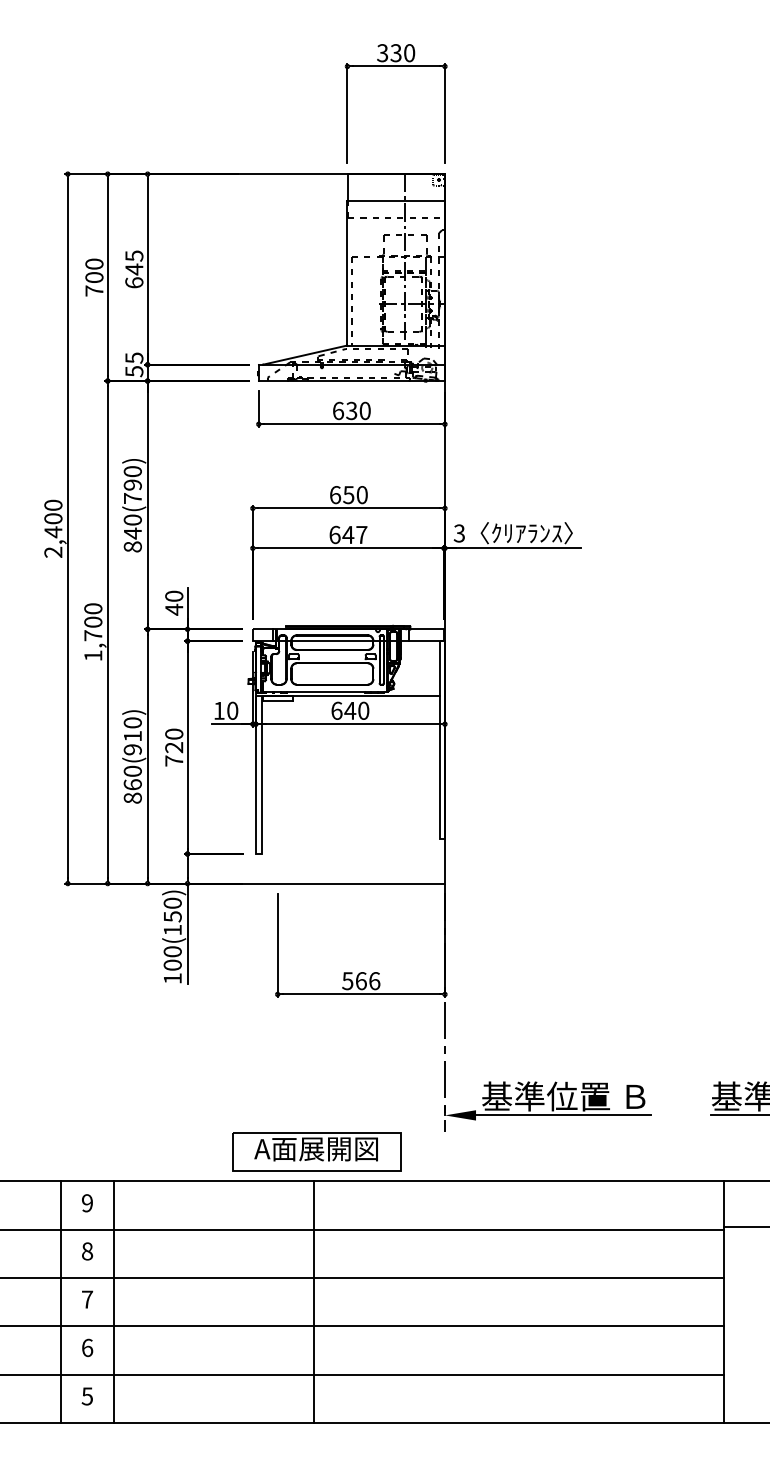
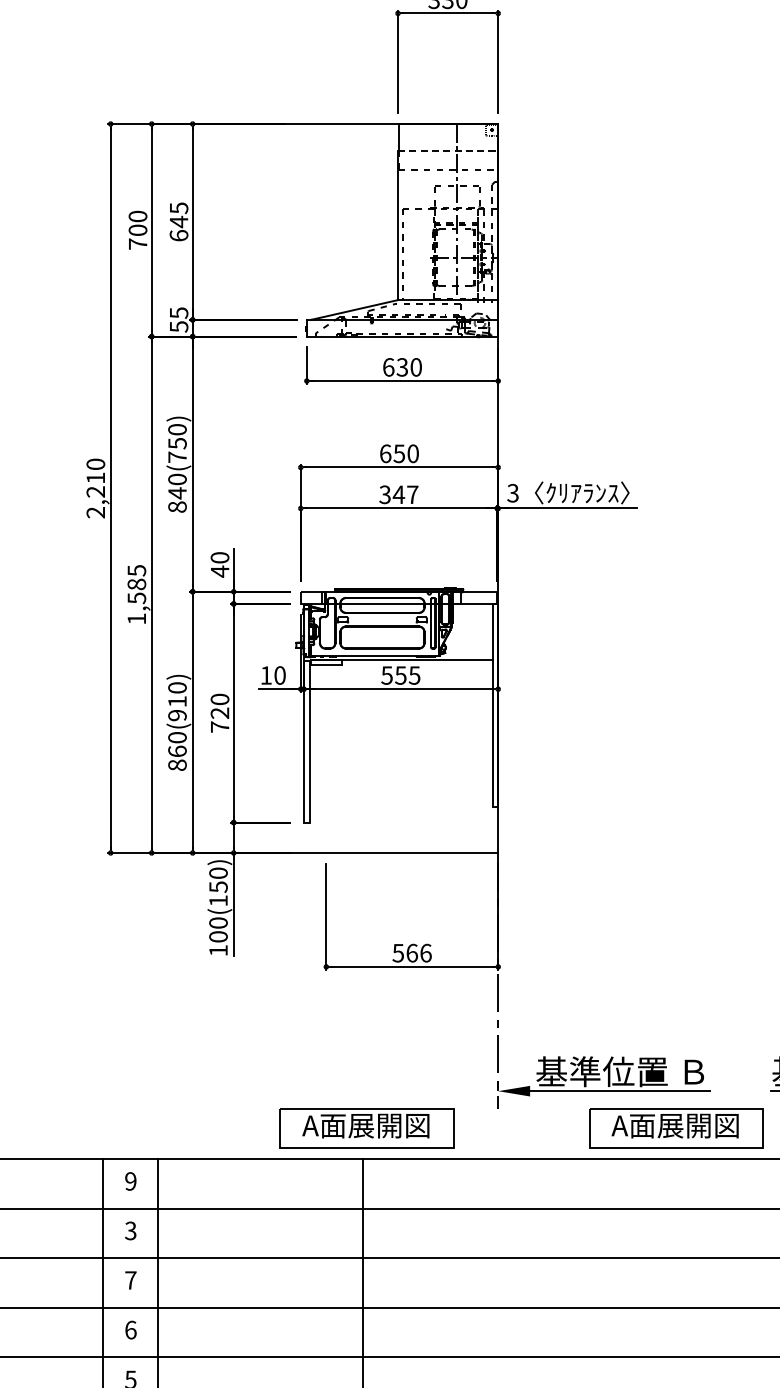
line: (396, 200) -> (448, 151), solid -> dashed
text: (132, 484) -> (177, 442), 840(790) -> 840(750)
text: (53, 525) -> (95, 485), 2,400 -> 2,210
text: (334, 534) -> (384, 494), 647 -> 347
text: (93, 622) -> (137, 584), 1,700 -> 1,585
text: (350, 710) -> (401, 675), 640 -> 555
part: (617, 1151) -> (675, 1128), added
text: (87, 1251) -> (130, 1231), 8 -> 3

